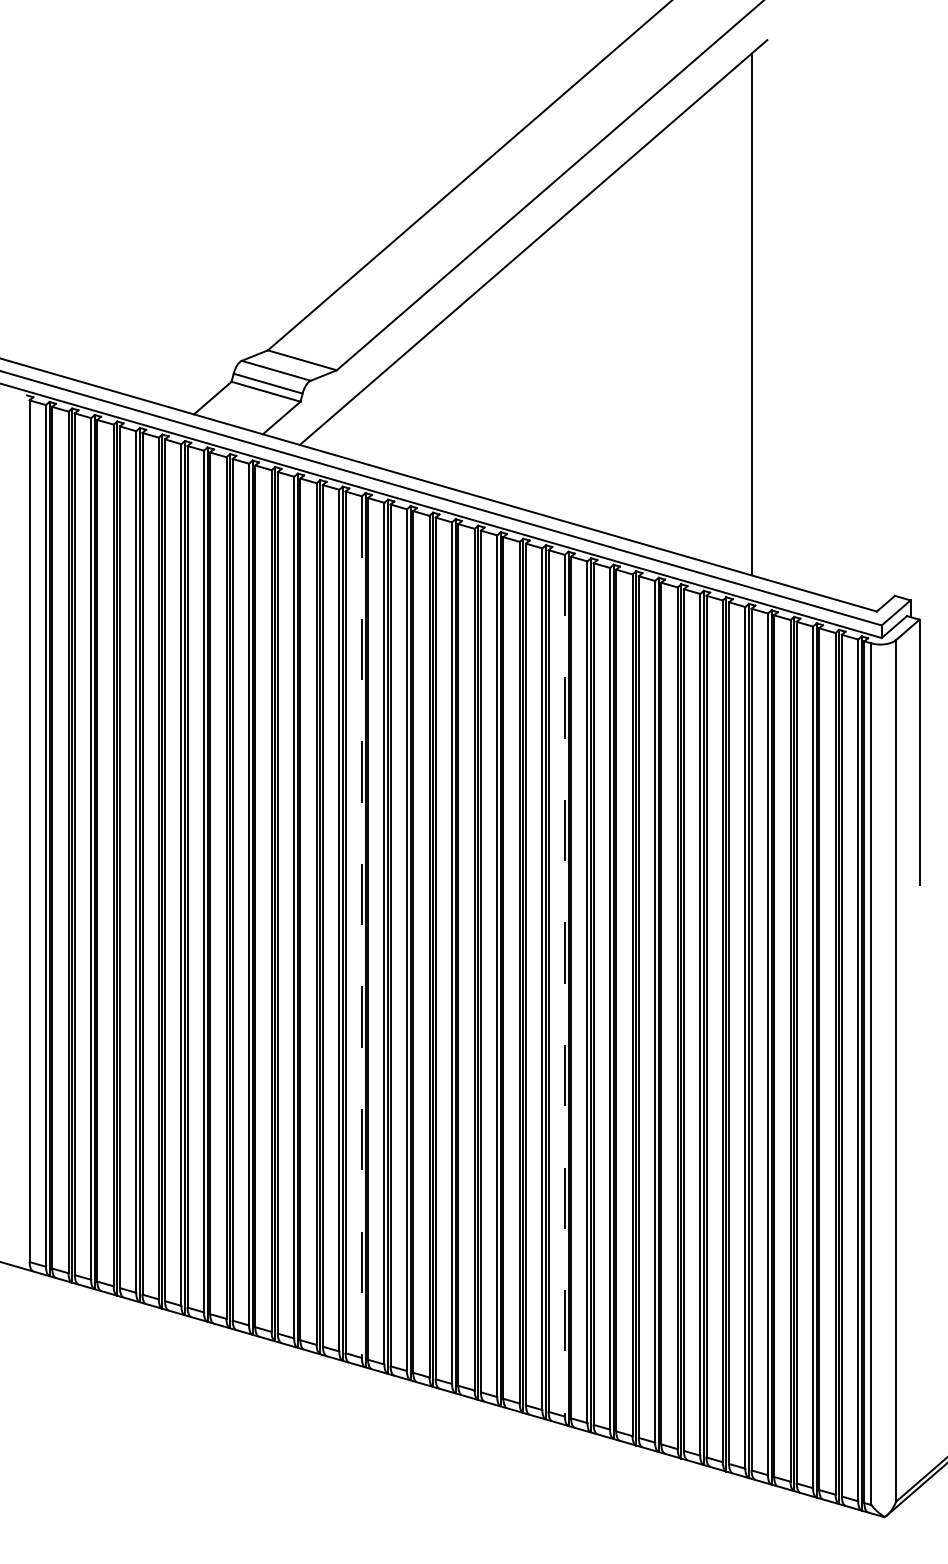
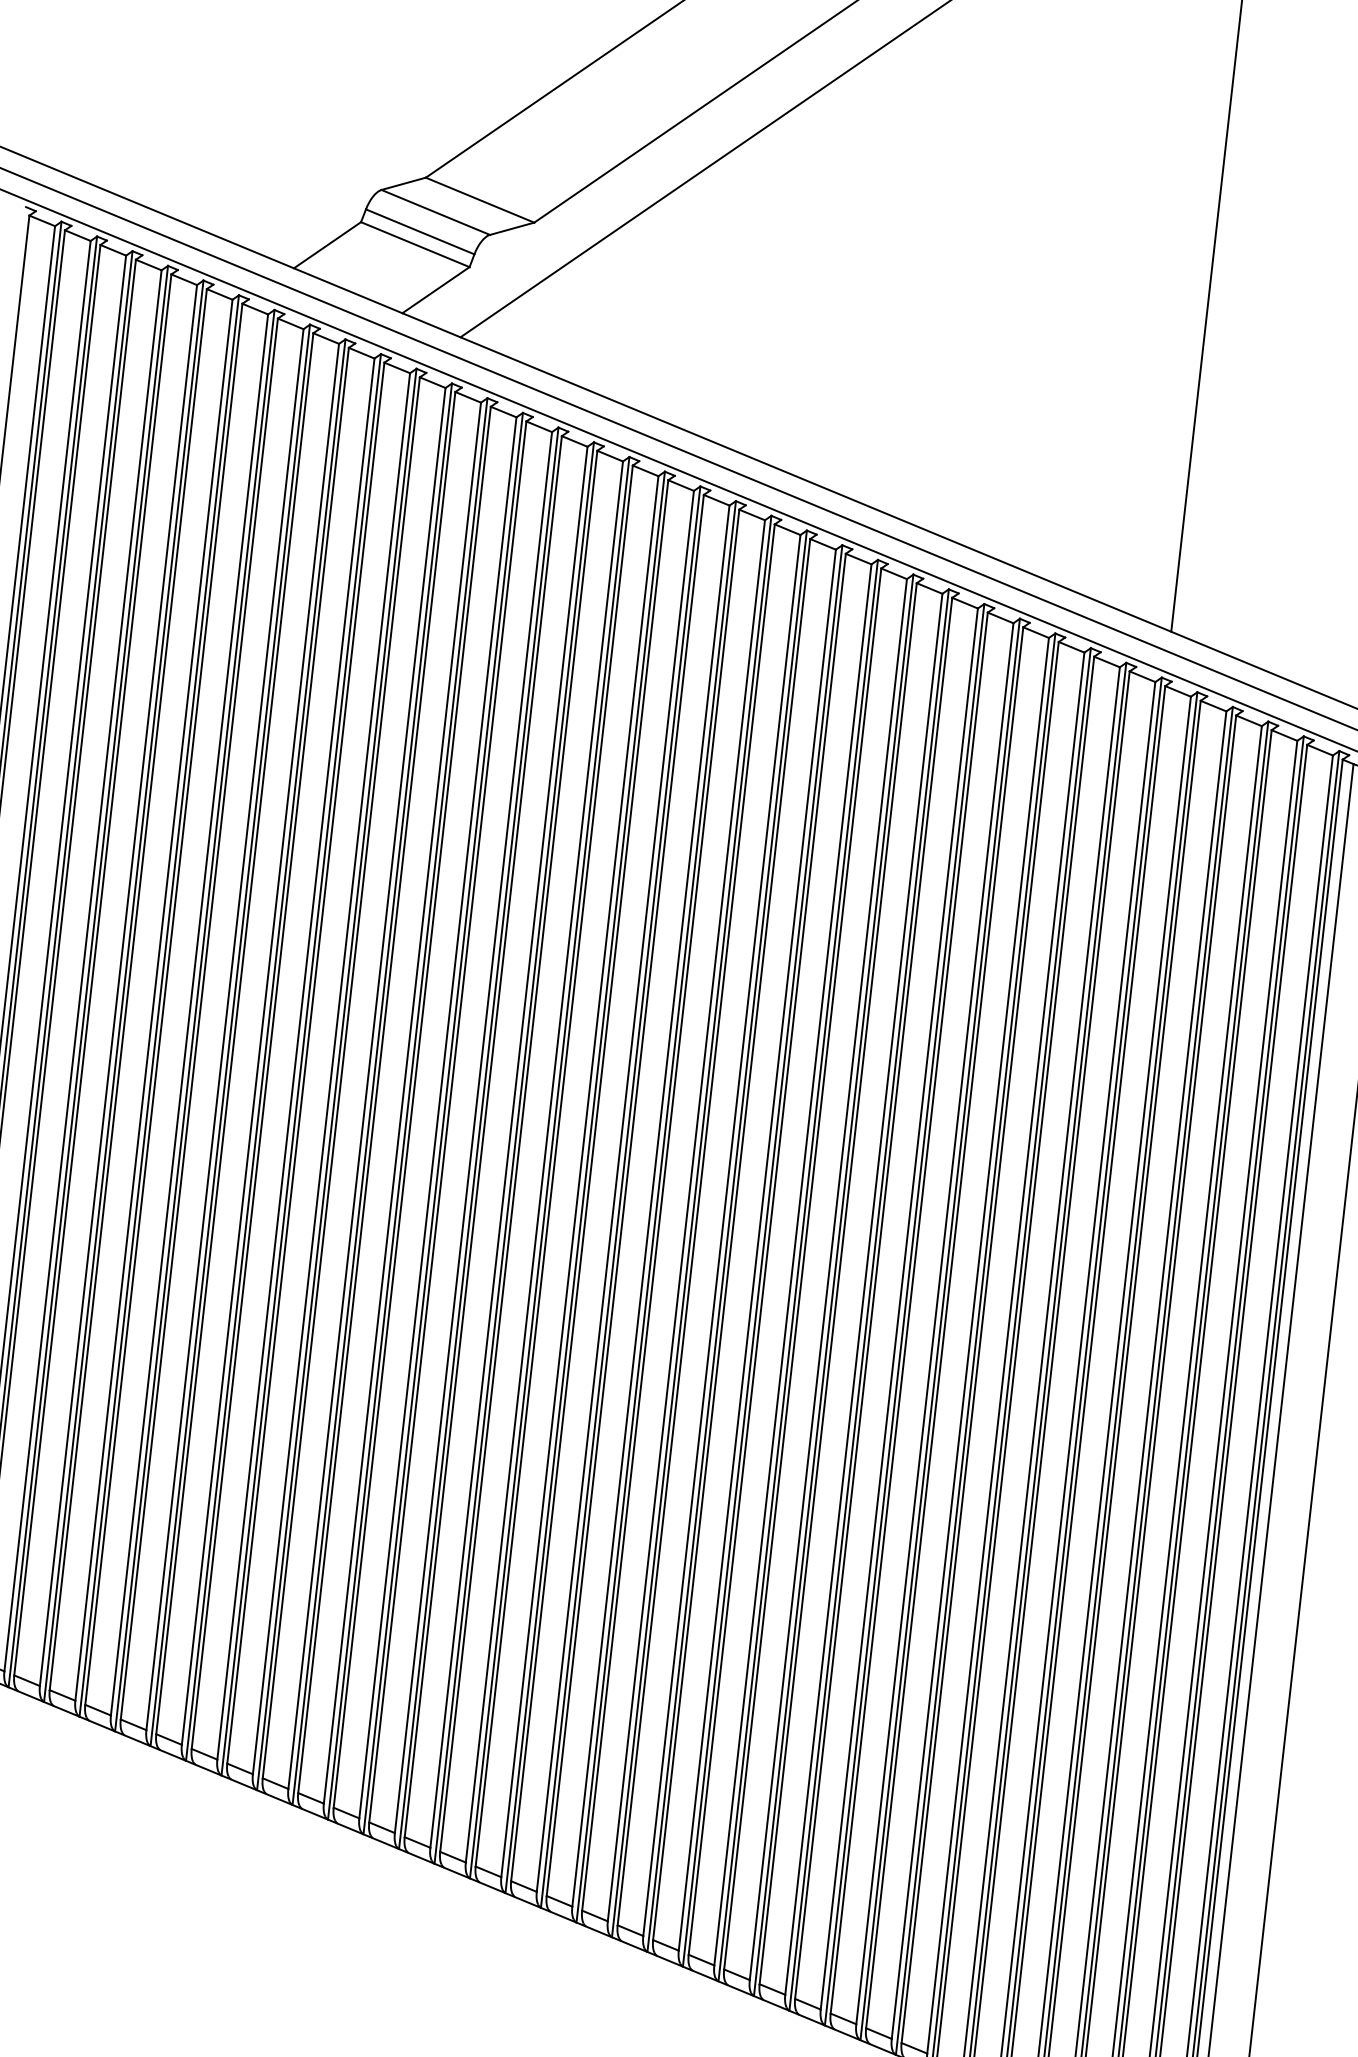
line: (361, 927) -> (472, 1133), dashed -> solid
line: (564, 985) -> (792, 1264), dashed -> solid

